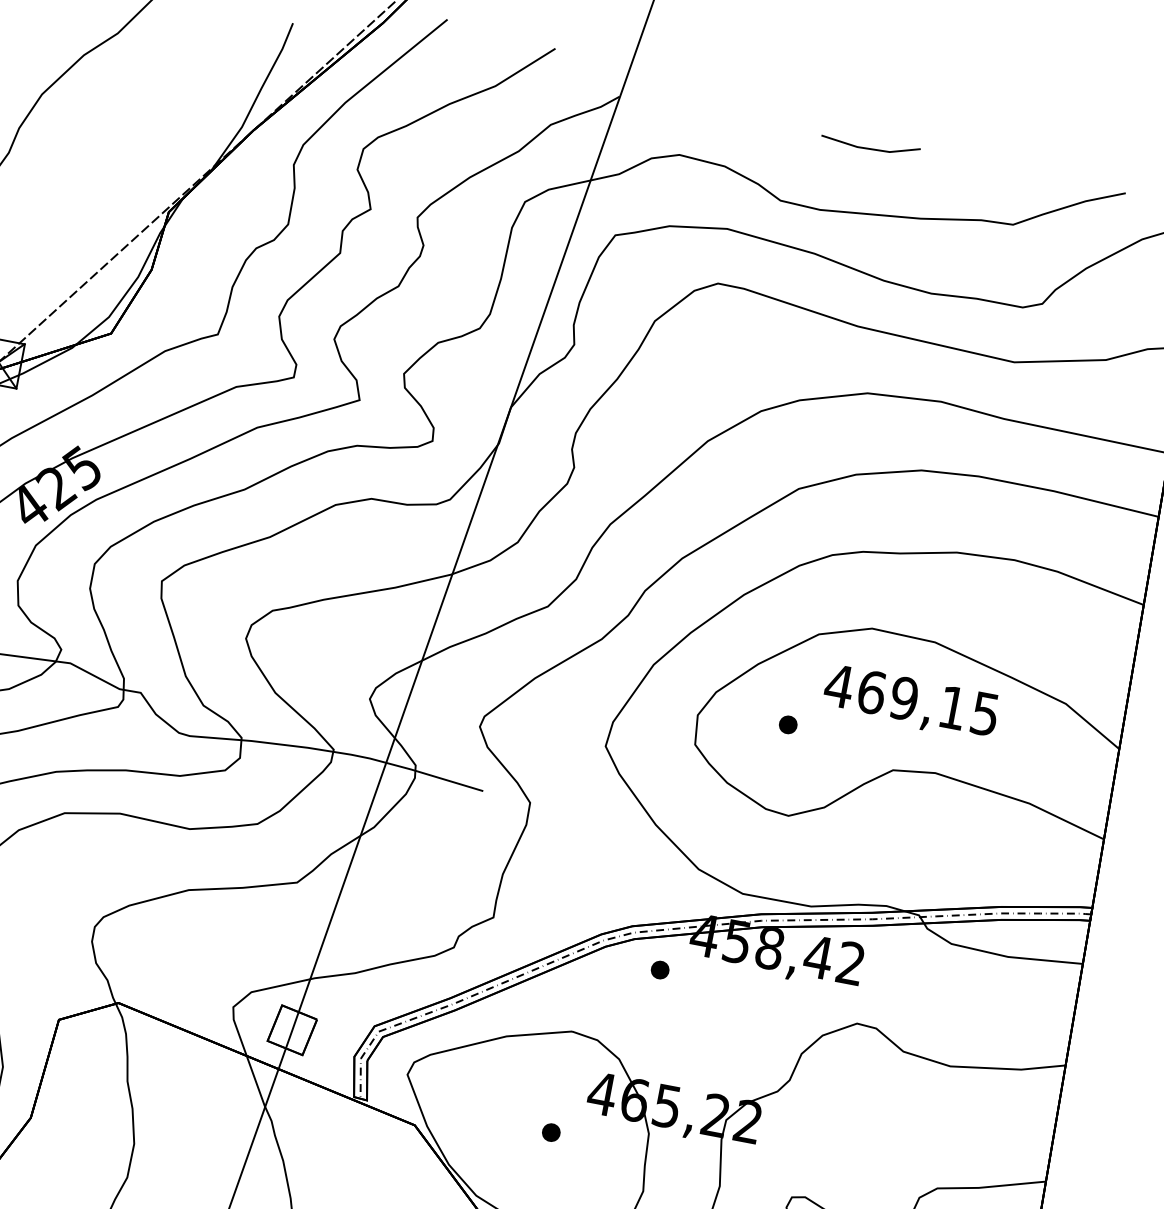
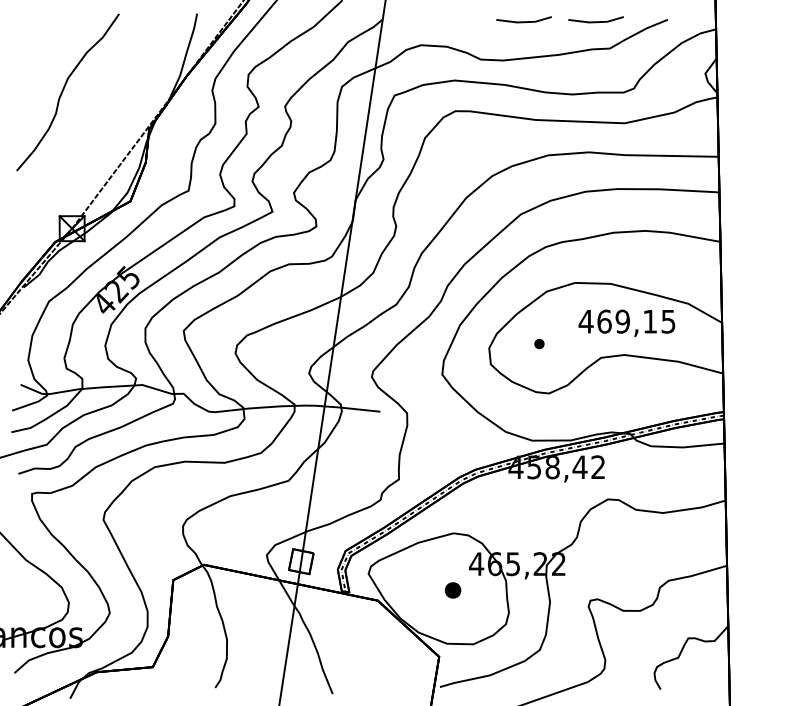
line: (996, 171) -> (595, 21), added
text: (910, 701) -> (626, 322), moved
part: (660, 969) -> (495, 490), removed
part: (550, 1132) -> (452, 590), size x1.6

